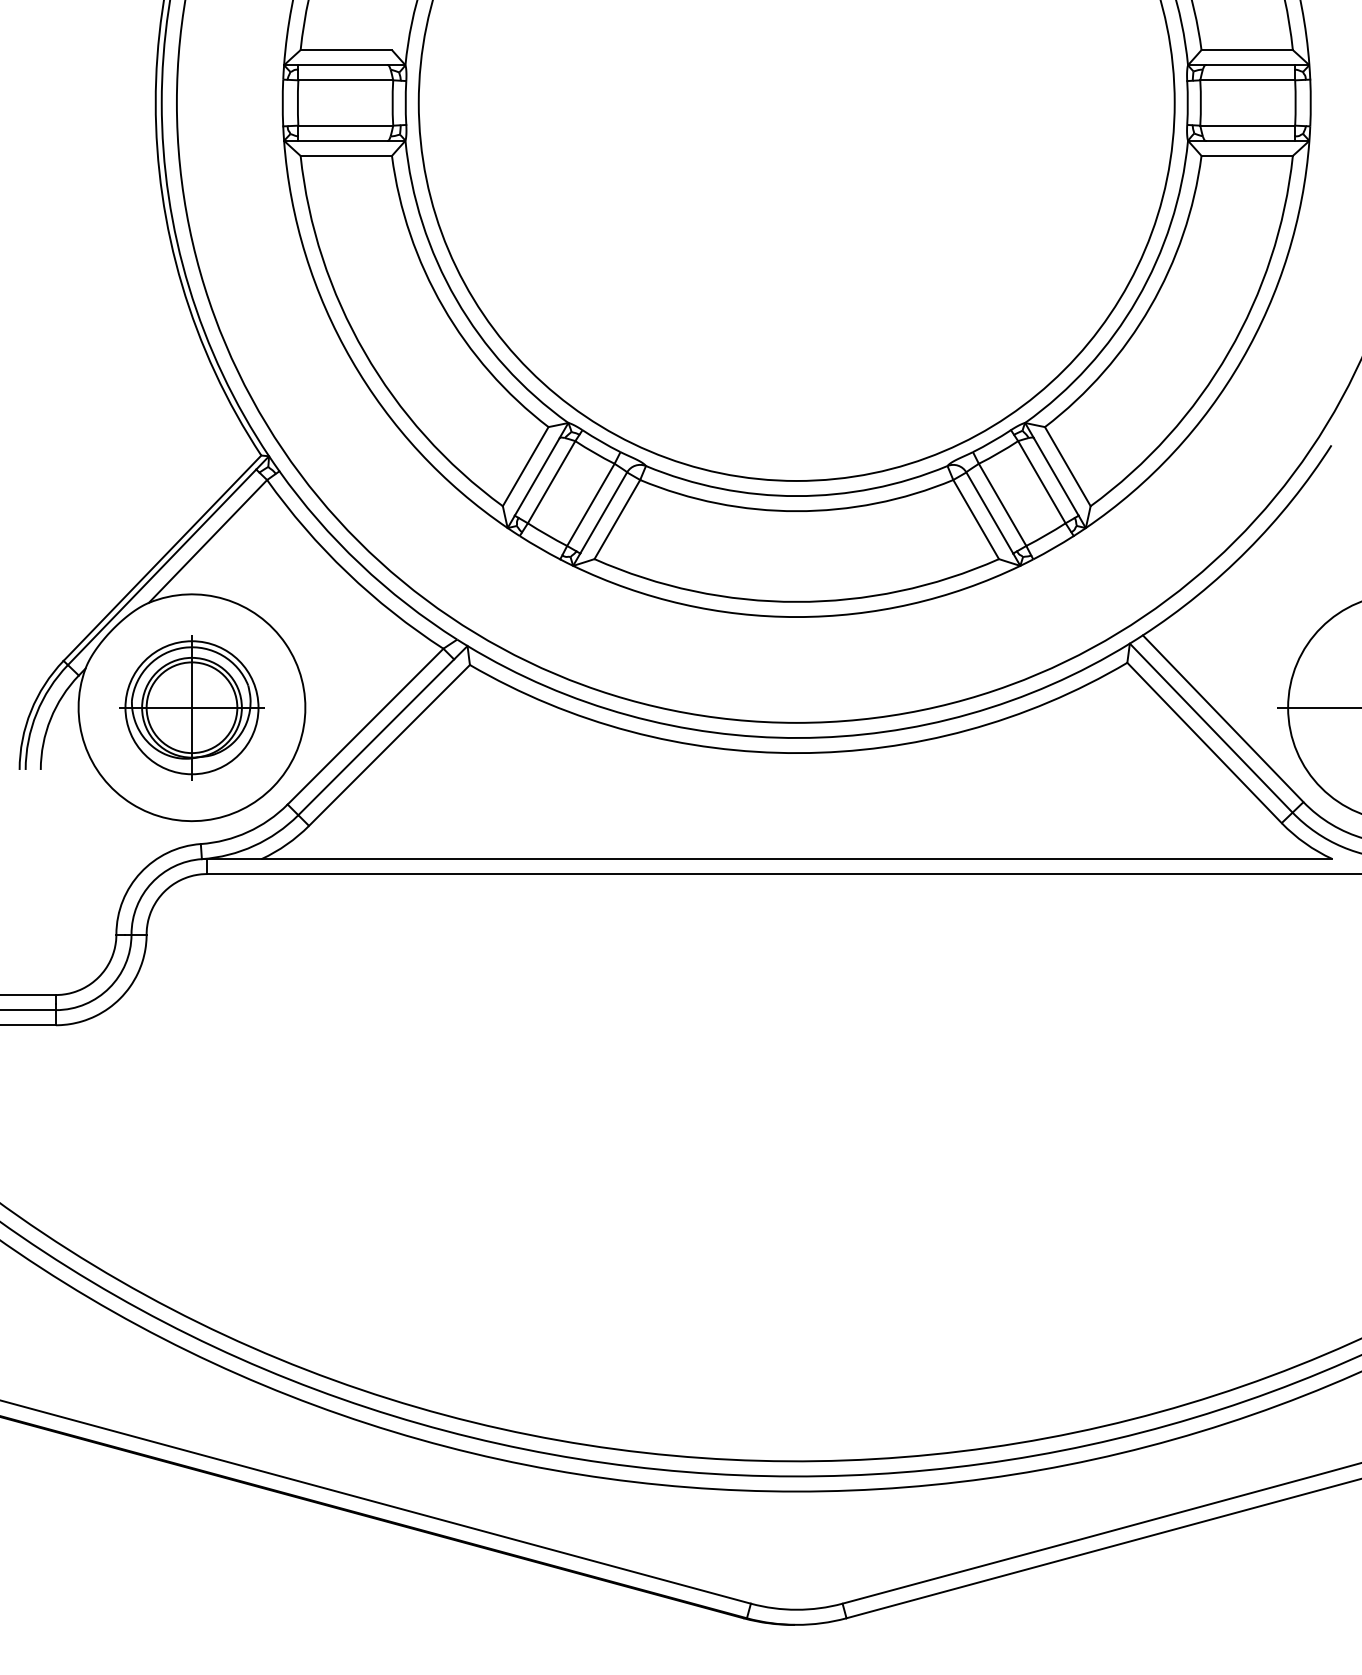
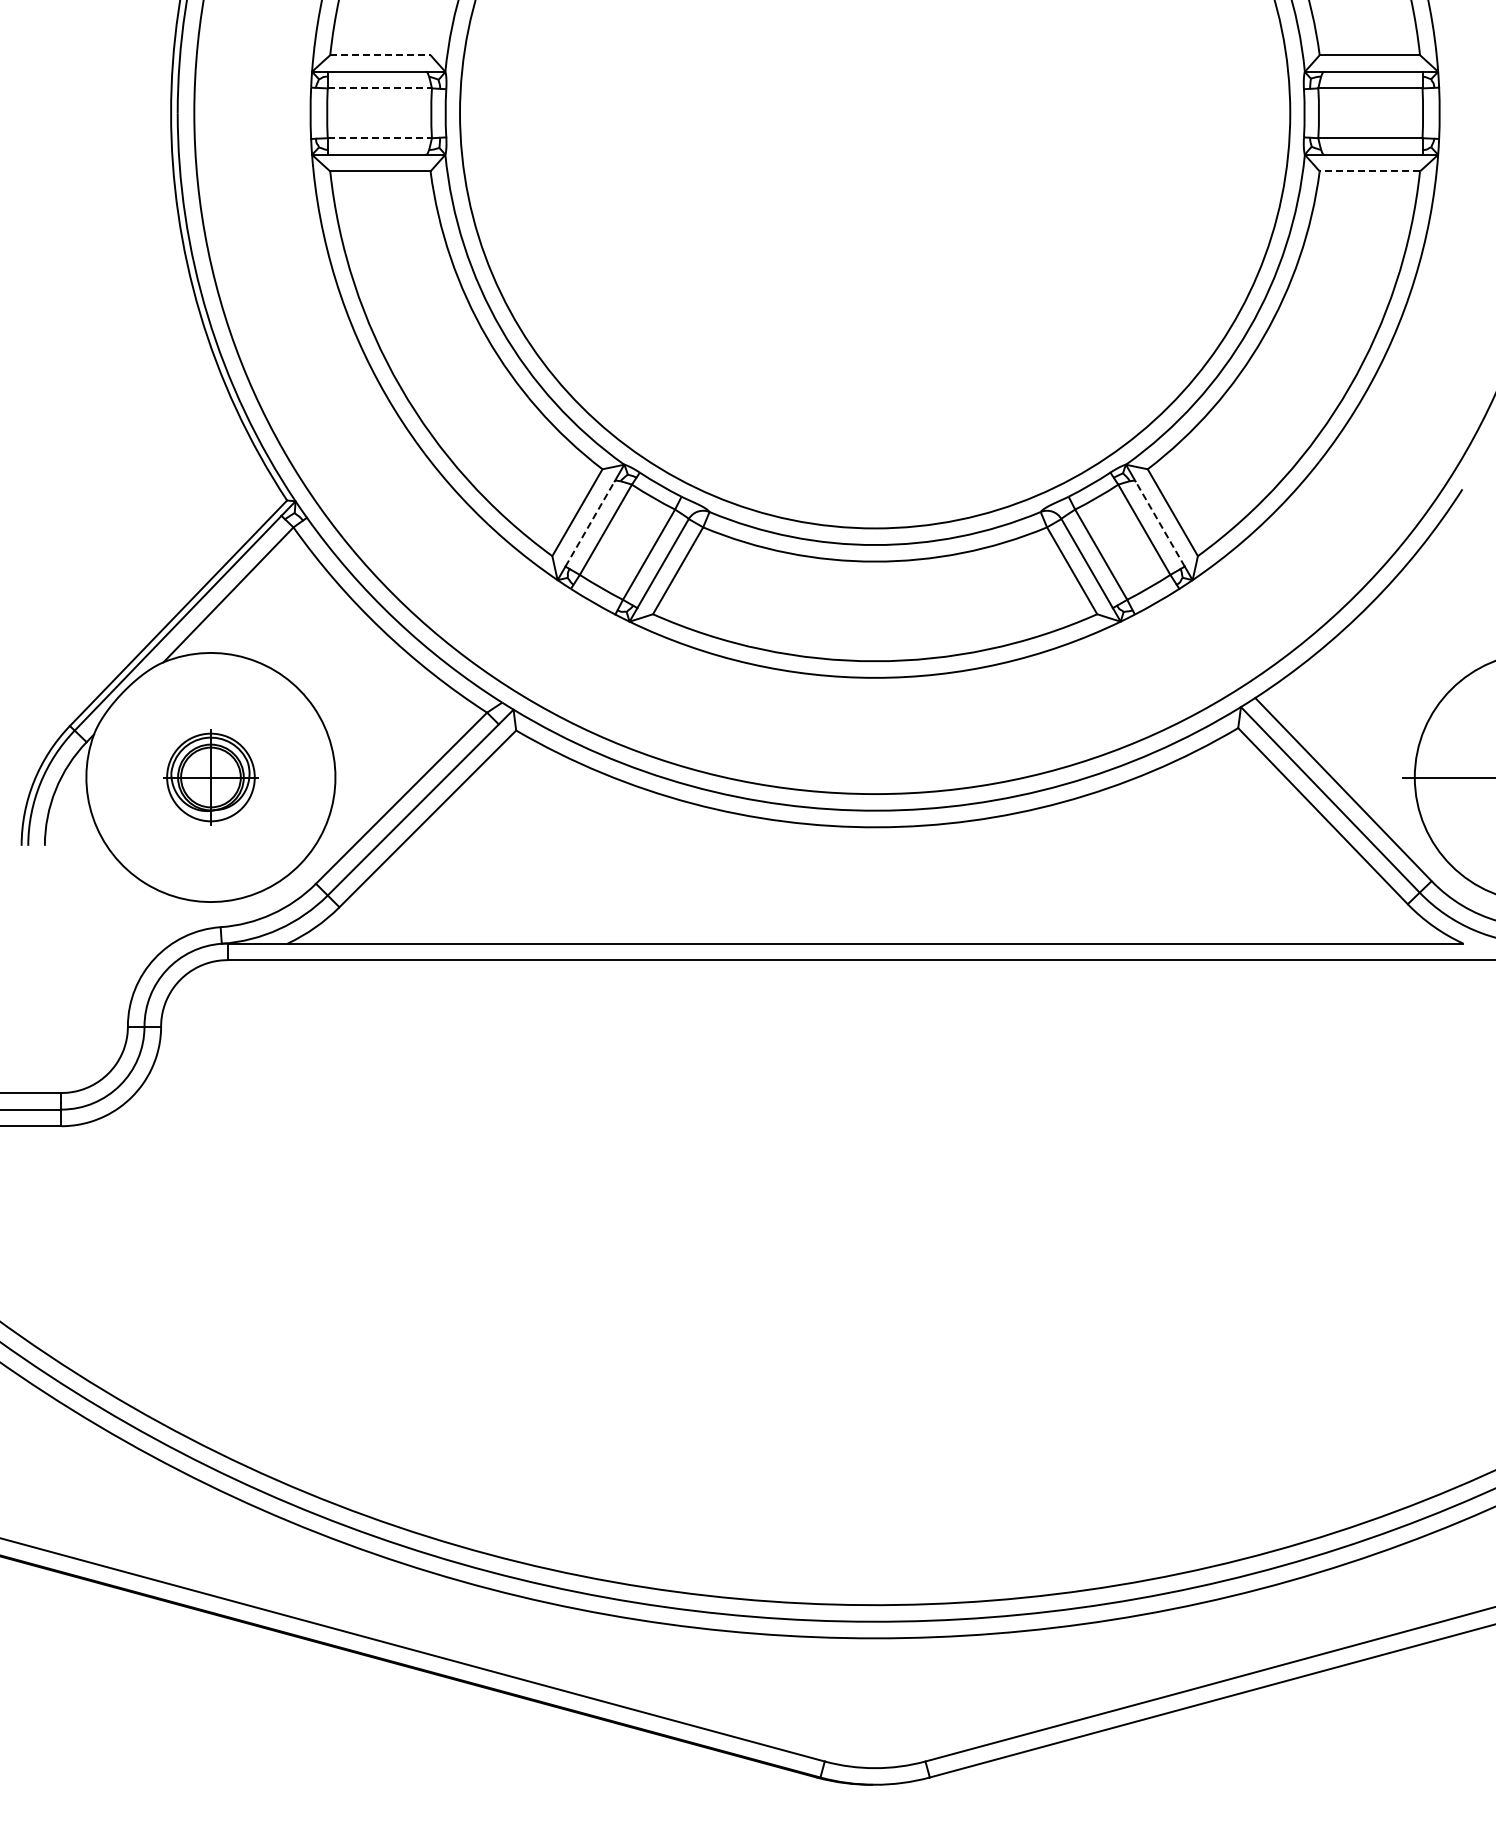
line: (346, 50) -> (380, 55), solid -> dashed
line: (346, 80) -> (380, 88), solid -> dashed
line: (346, 125) -> (380, 138), solid -> dashed
line: (1246, 155) -> (1369, 171), solid -> dashed
line: (537, 476) -> (590, 523), solid -> dashed
line: (1055, 476) -> (1159, 523), solid -> dashed
part: (191, 707) -> (210, 777), size x0.6

